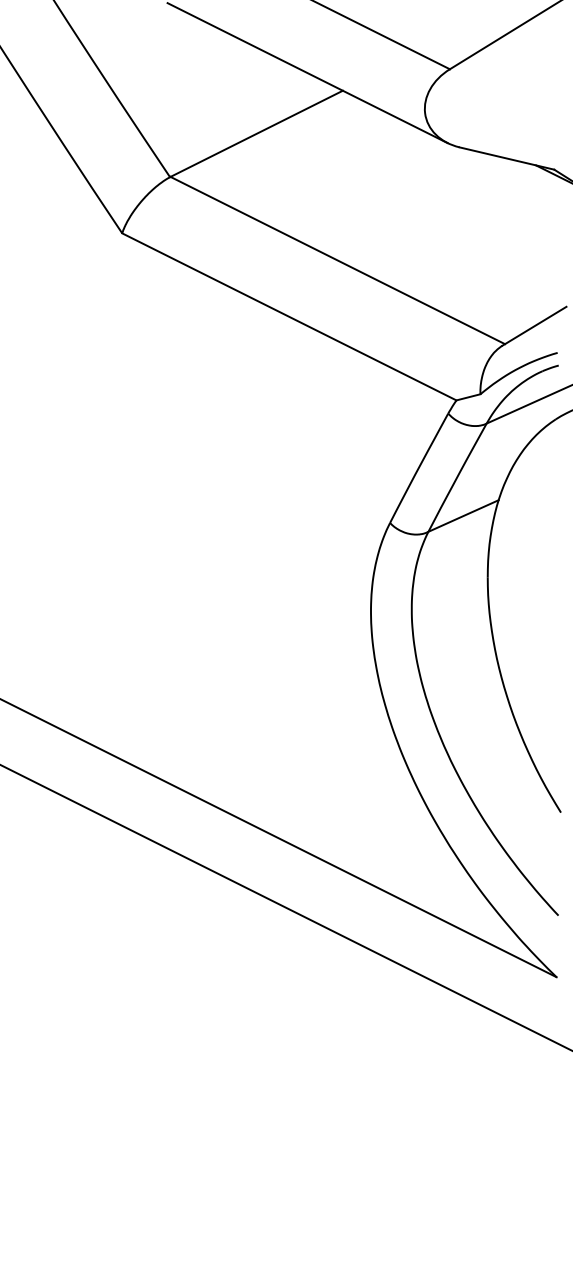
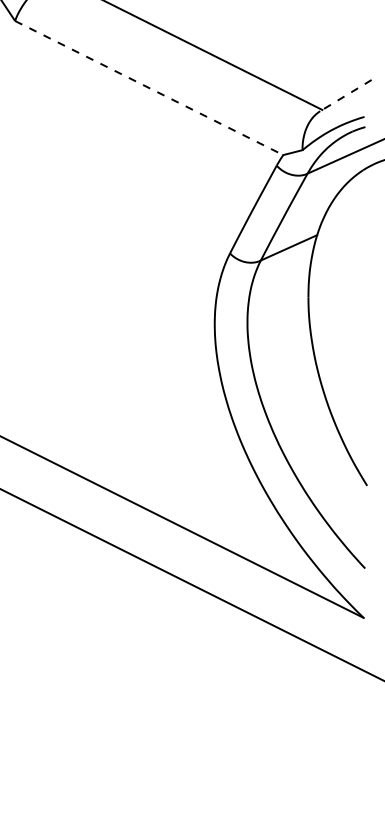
line: (289, 316) -> (149, 87), solid -> dashed
line: (534, 326) -> (345, 95), solid -> dashed

